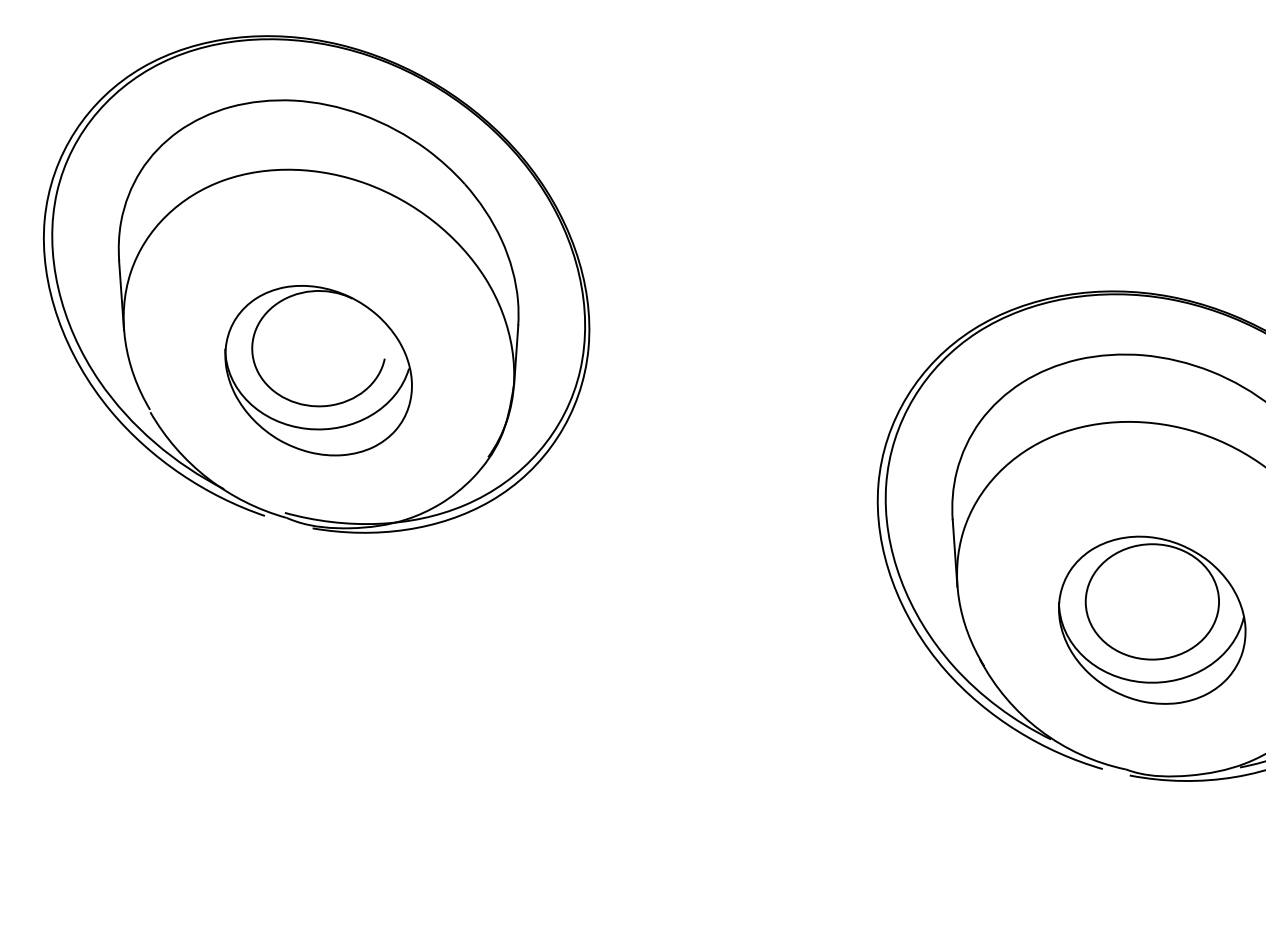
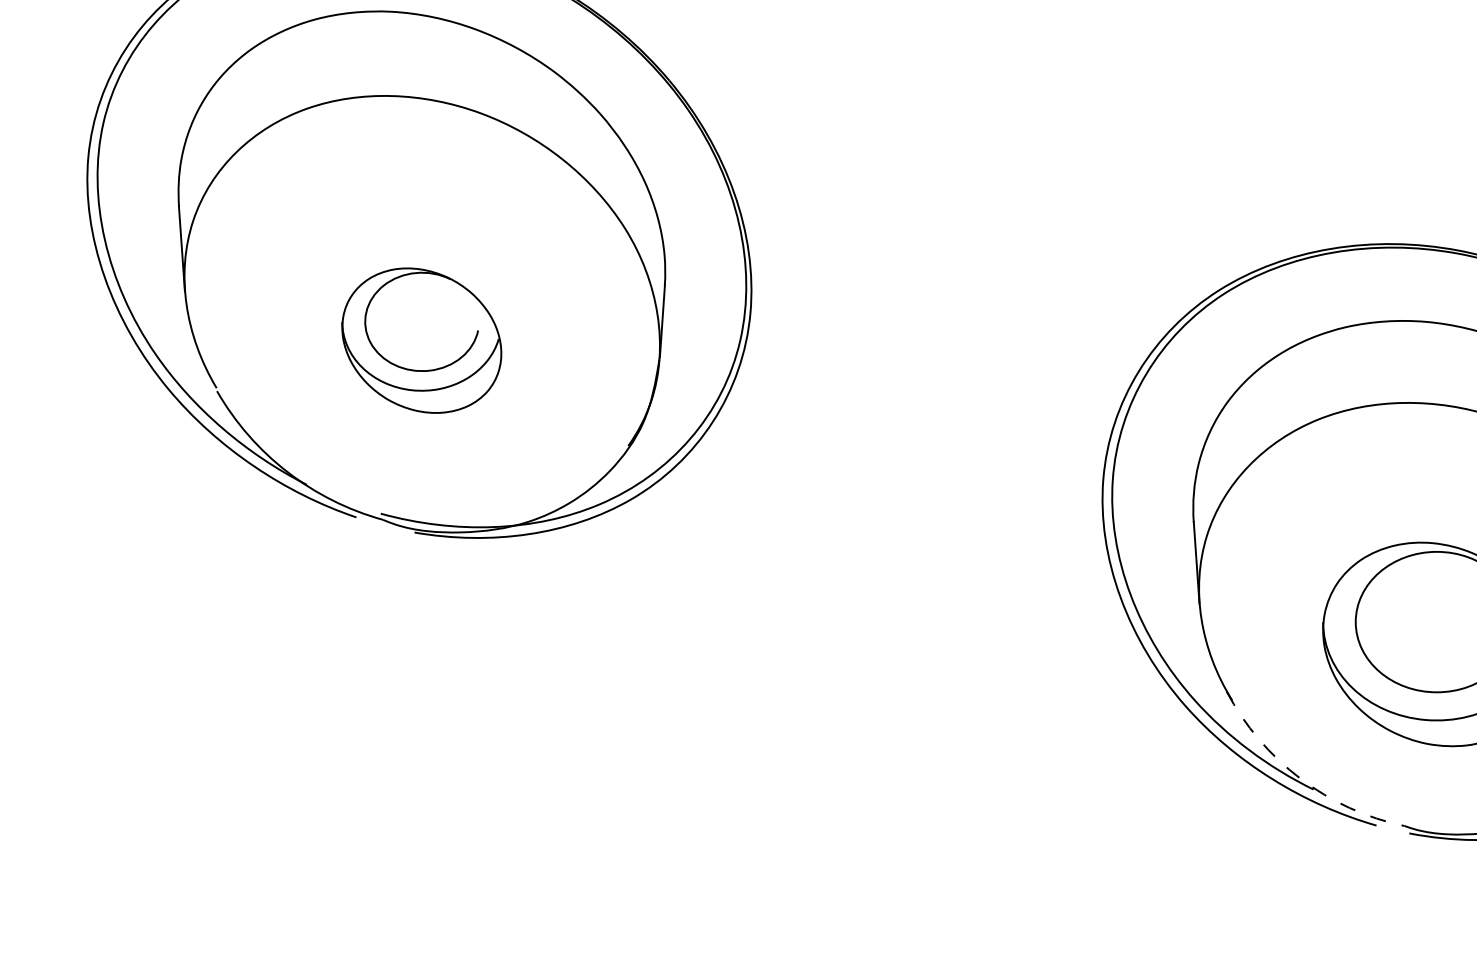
part: (318, 370) -> (421, 340), size x0.7
arc: (1040, 730) -> (1300, 778), solid -> dashed

